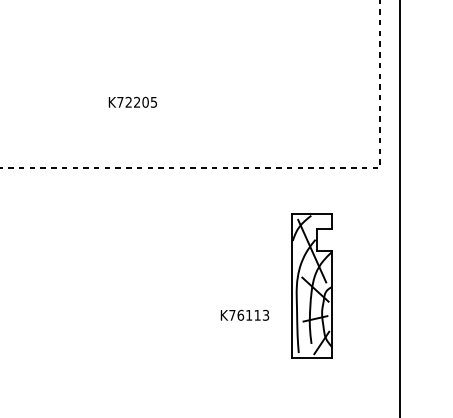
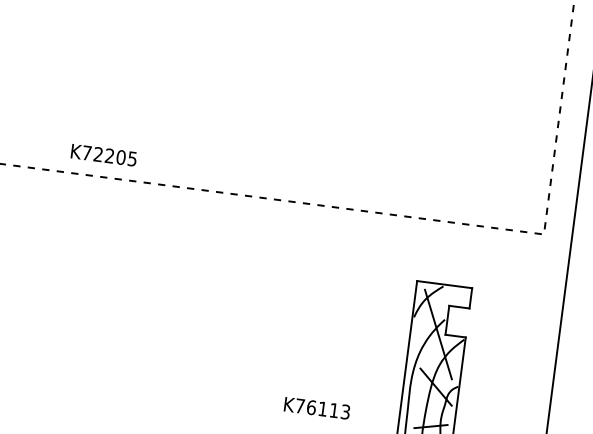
text: (132, 101) -> (103, 154), moved
text: (244, 314) -> (316, 407), moved

